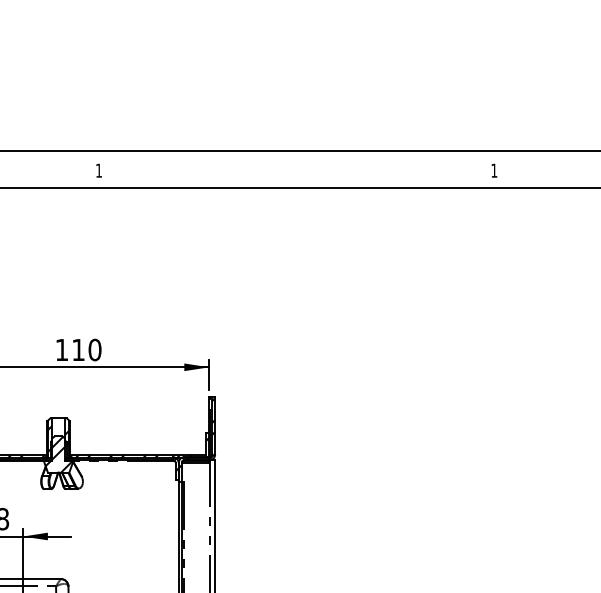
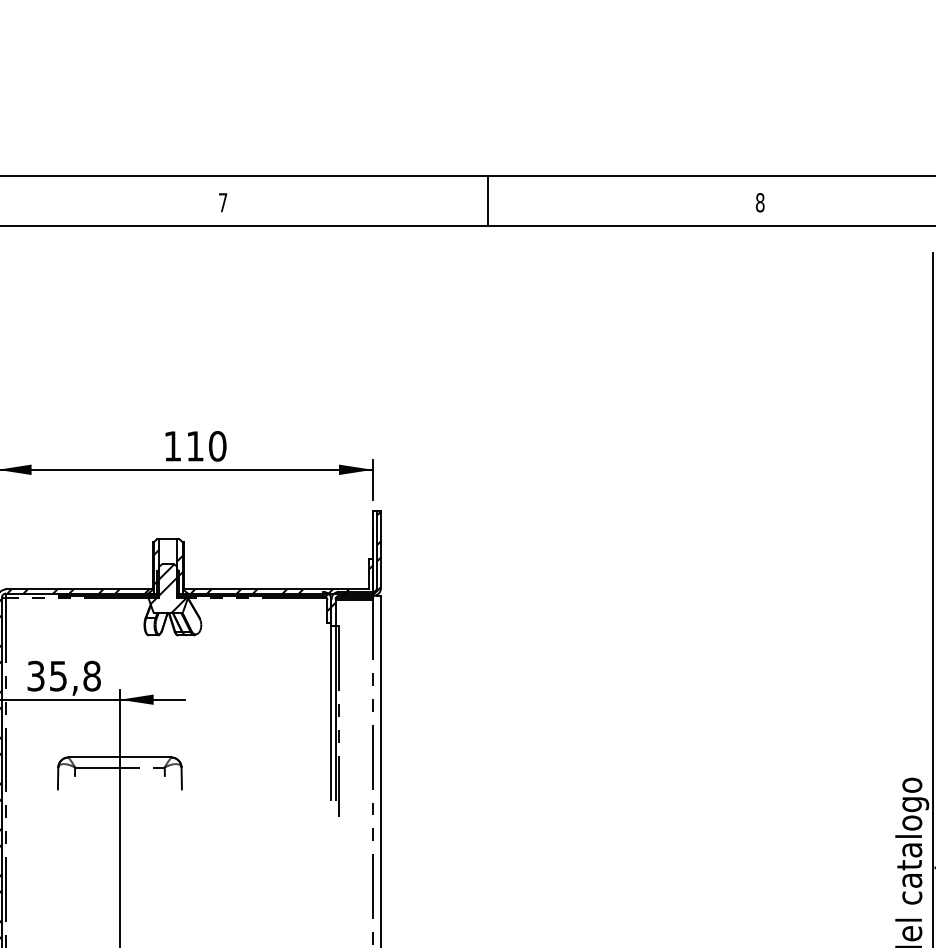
line: (293, 169) -> (487, 200), added
text: (99, 170) -> (223, 202), 1 -> 7
text: (494, 170) -> (760, 202), 1 -> 8

